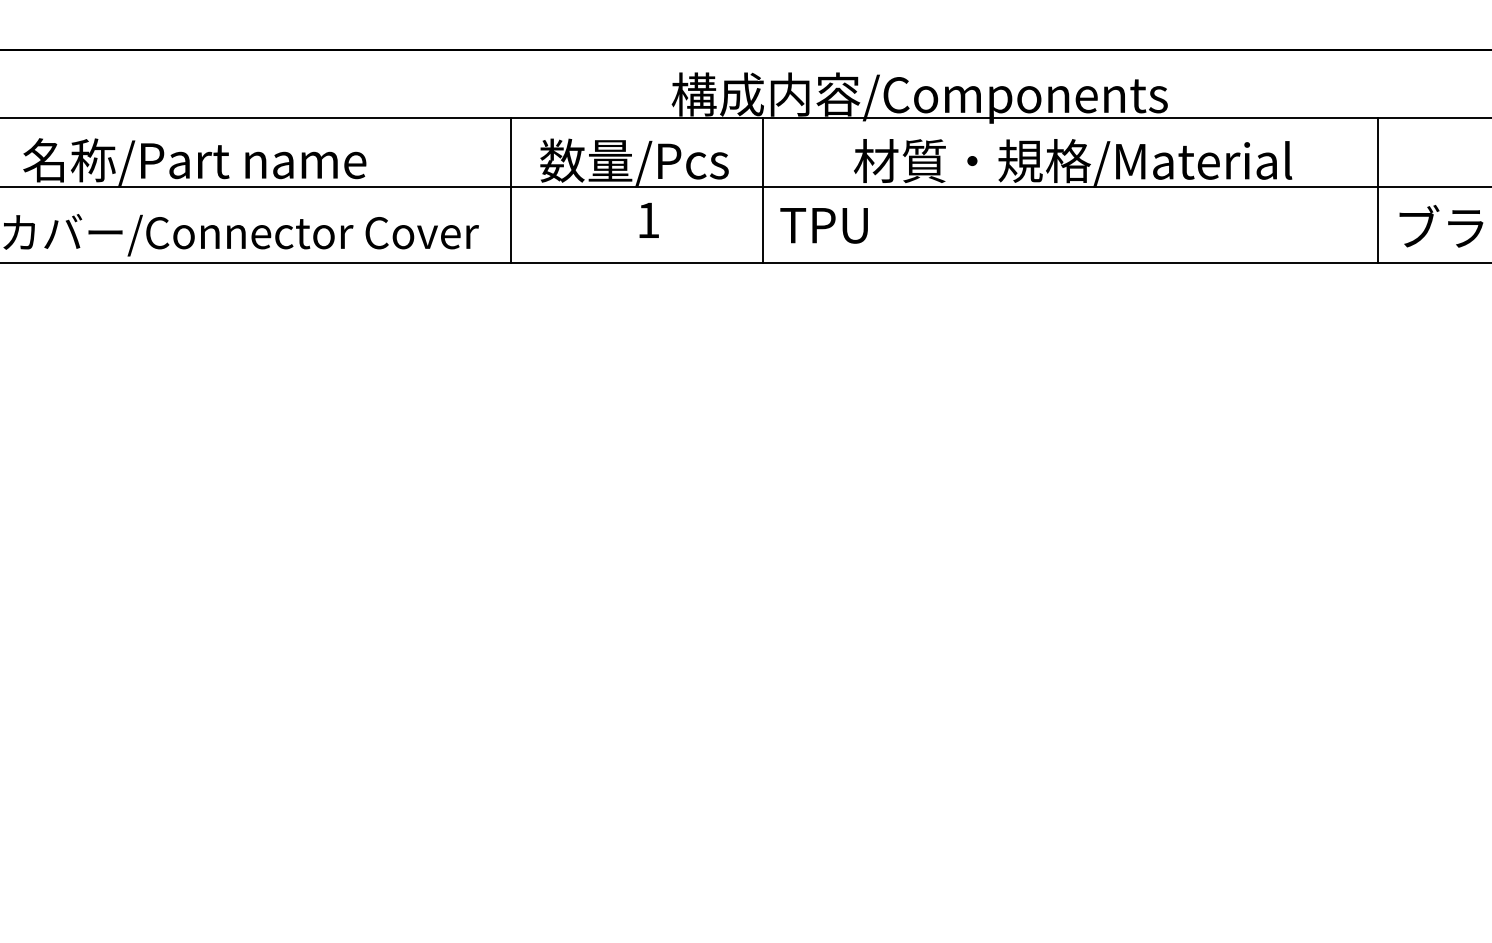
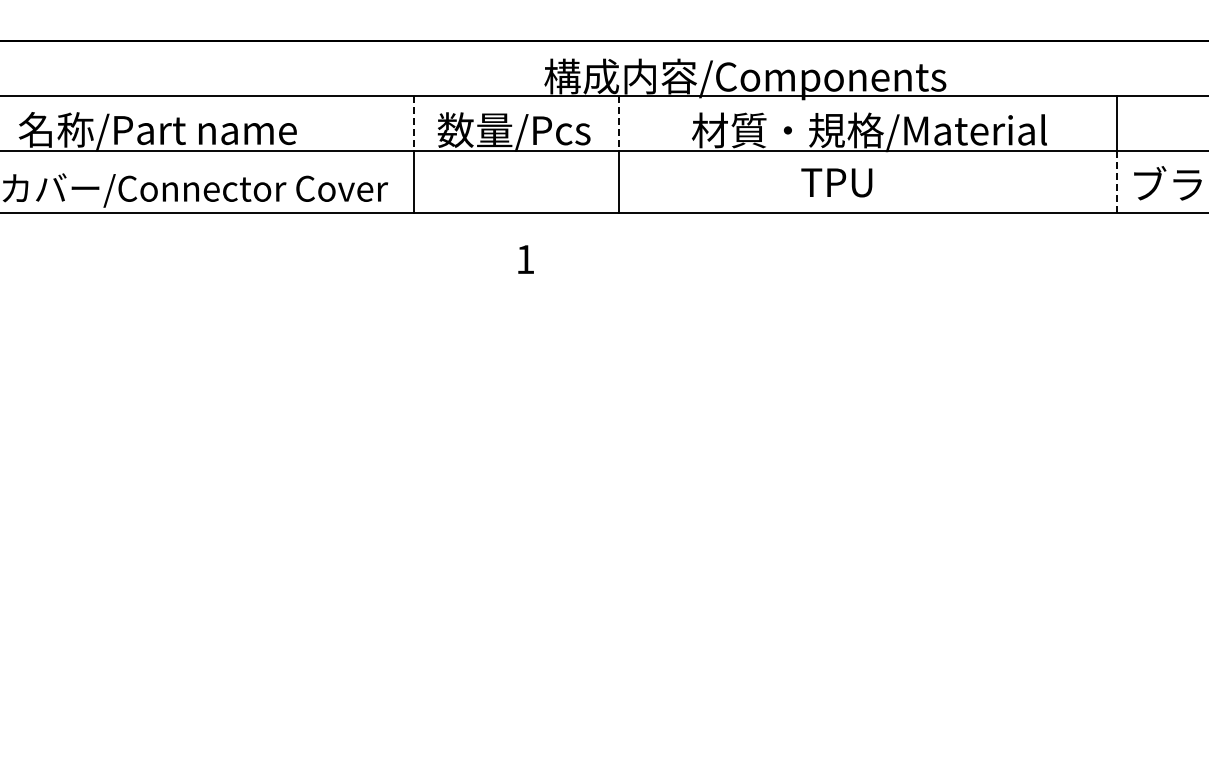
line: (511, 152) -> (414, 123), solid -> dashed
line: (763, 152) -> (618, 123), solid -> dashed
text: (648, 220) -> (525, 259), moved
line: (1377, 224) -> (1116, 181), solid -> dashed
text: (823, 225) -> (836, 182), moved

